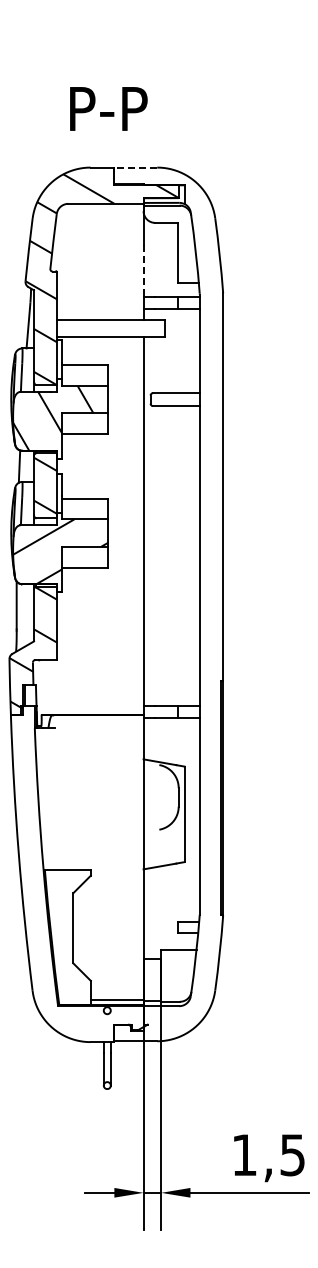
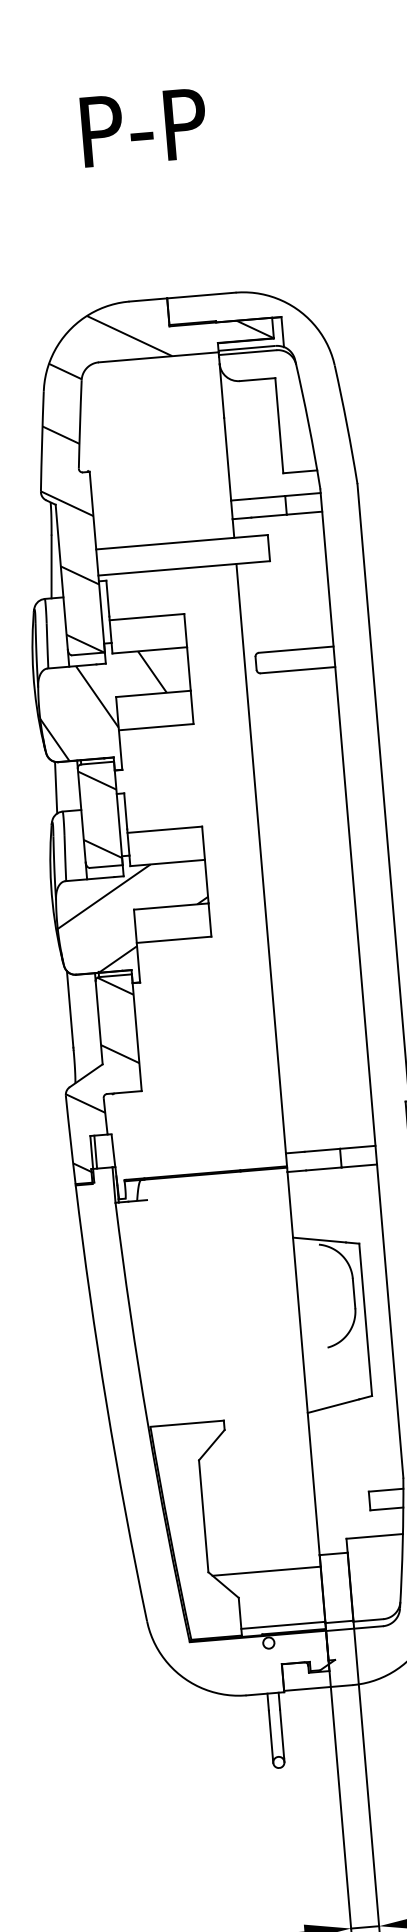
text: (108, 108) -> (143, 126), moved
line: (135, 167) -> (200, 295), dashed -> solid
line: (143, 270) -> (227, 458), dashed -> solid
line: (109, 965) -> (266, 1570), added

